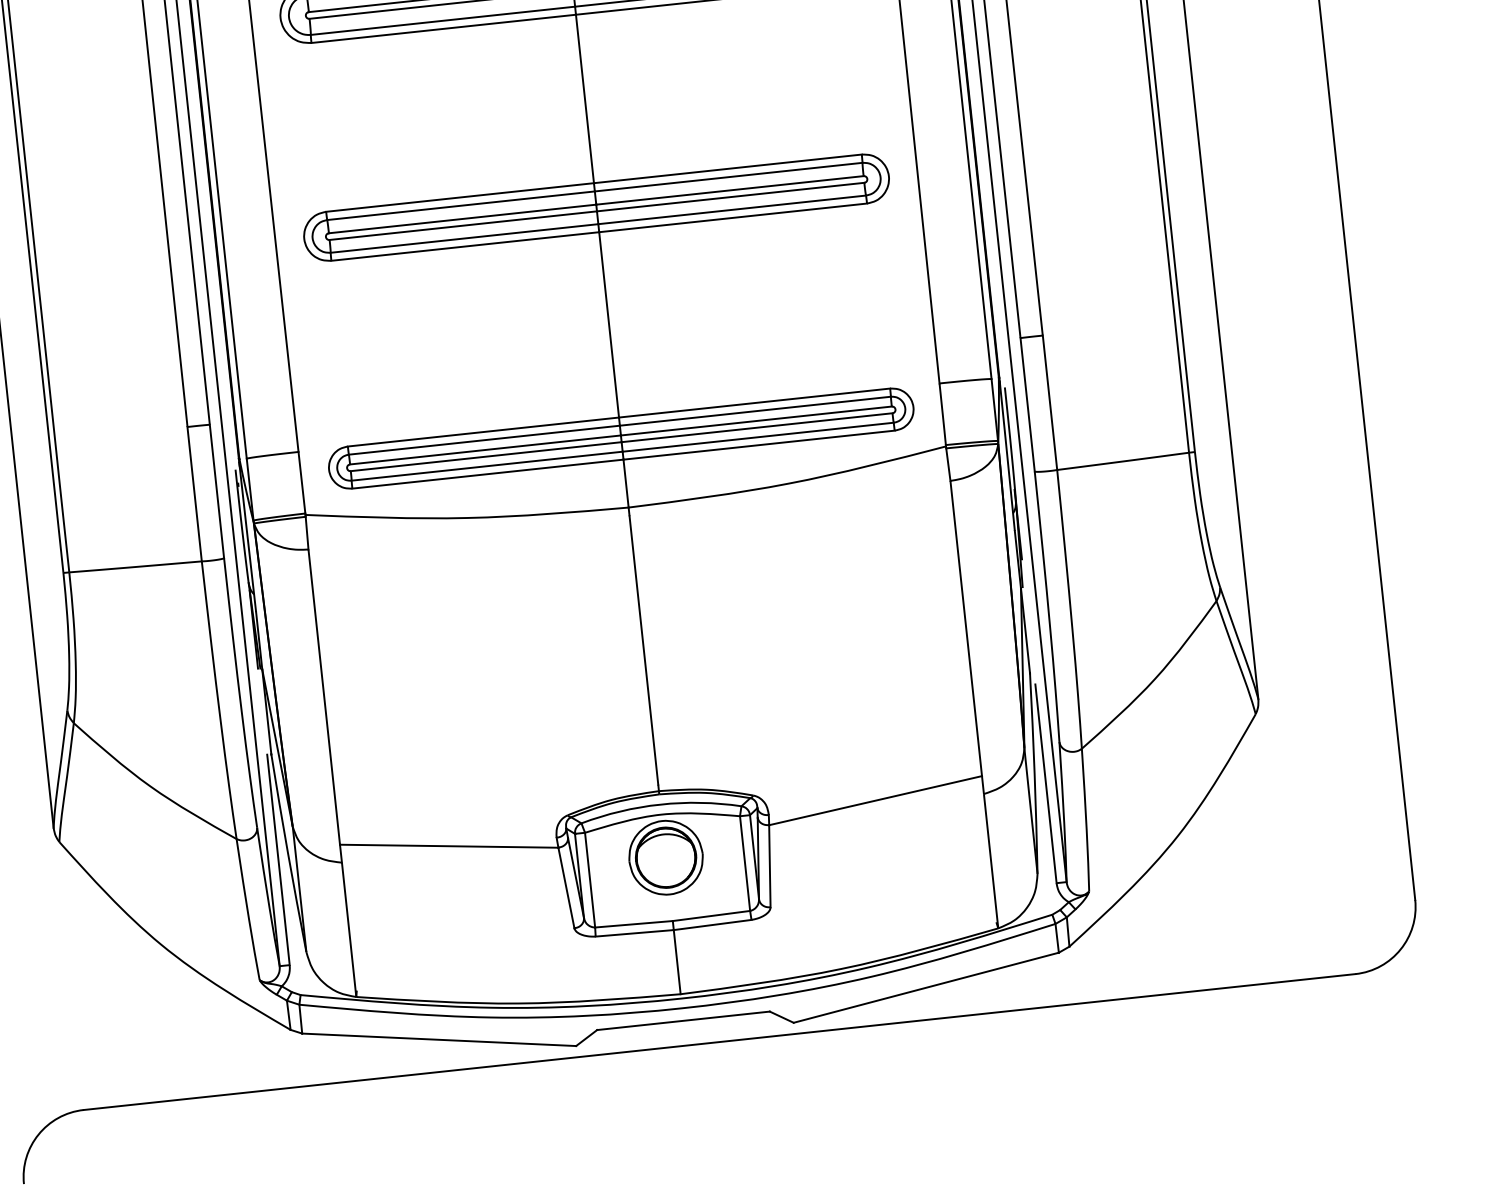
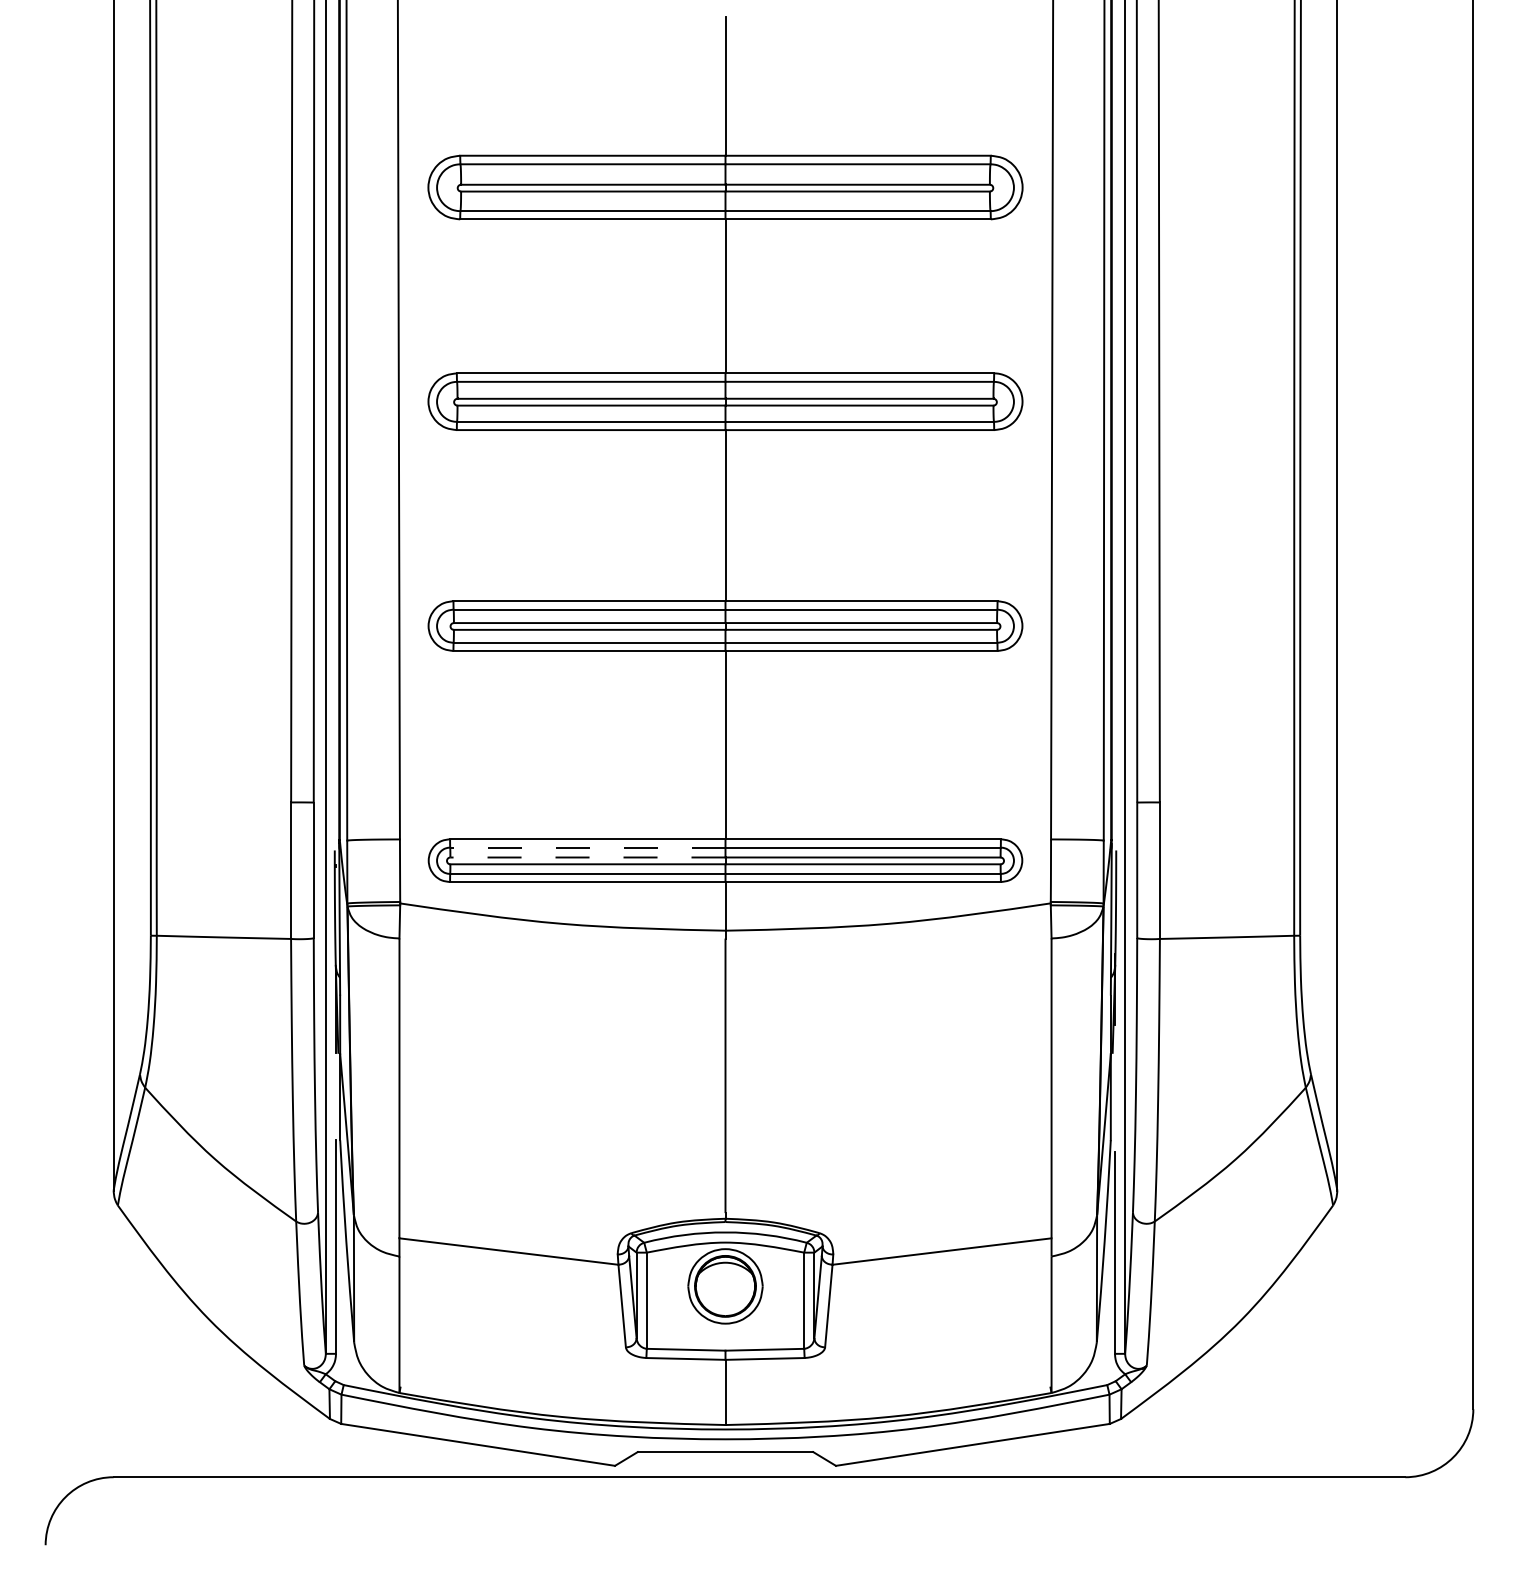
line: (484, 440) -> (587, 847), solid -> dashed
line: (485, 450) -> (587, 857), solid -> dashed

